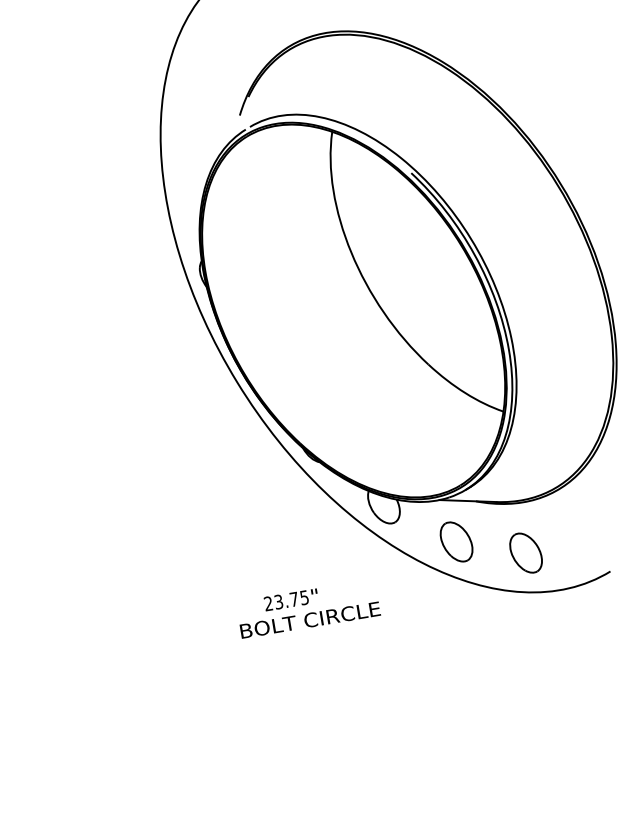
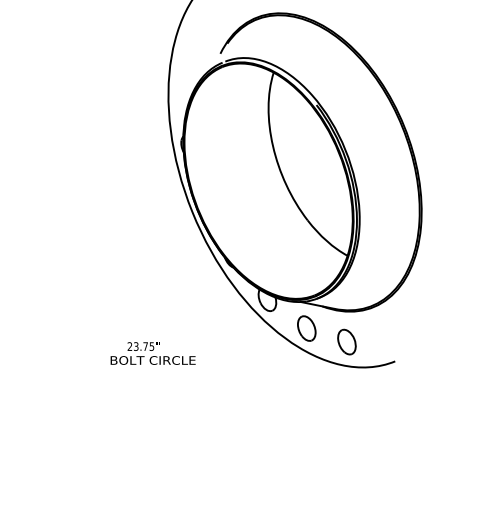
text: (307, 608) -> (152, 353), moved

